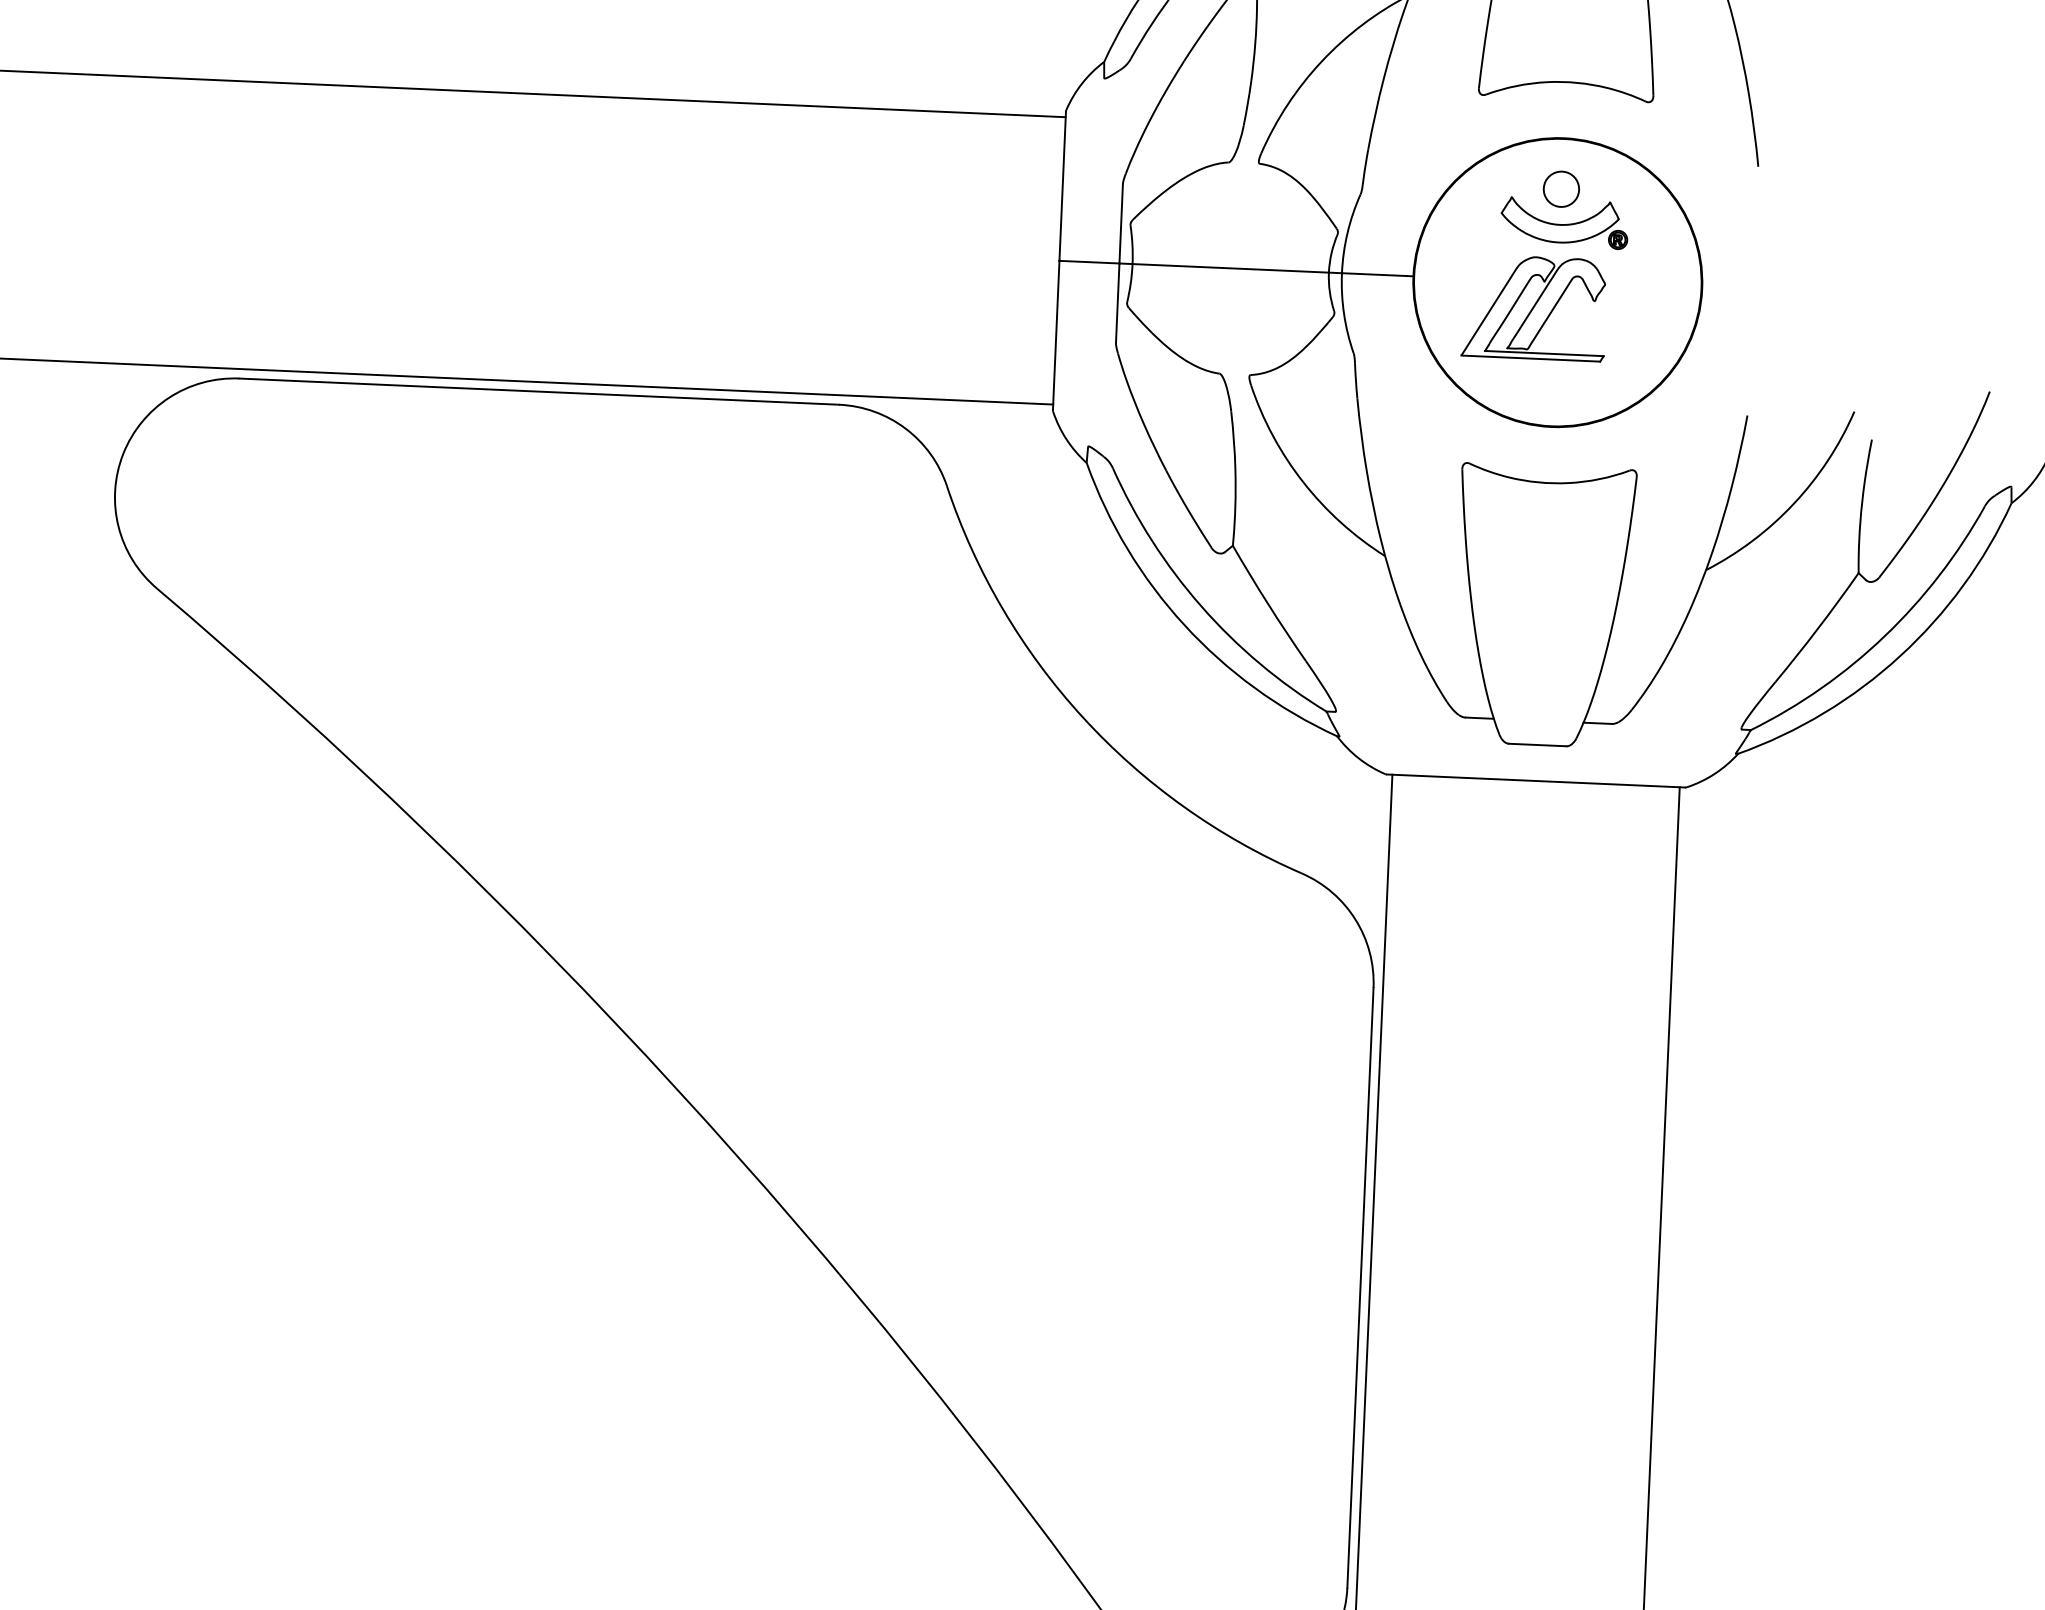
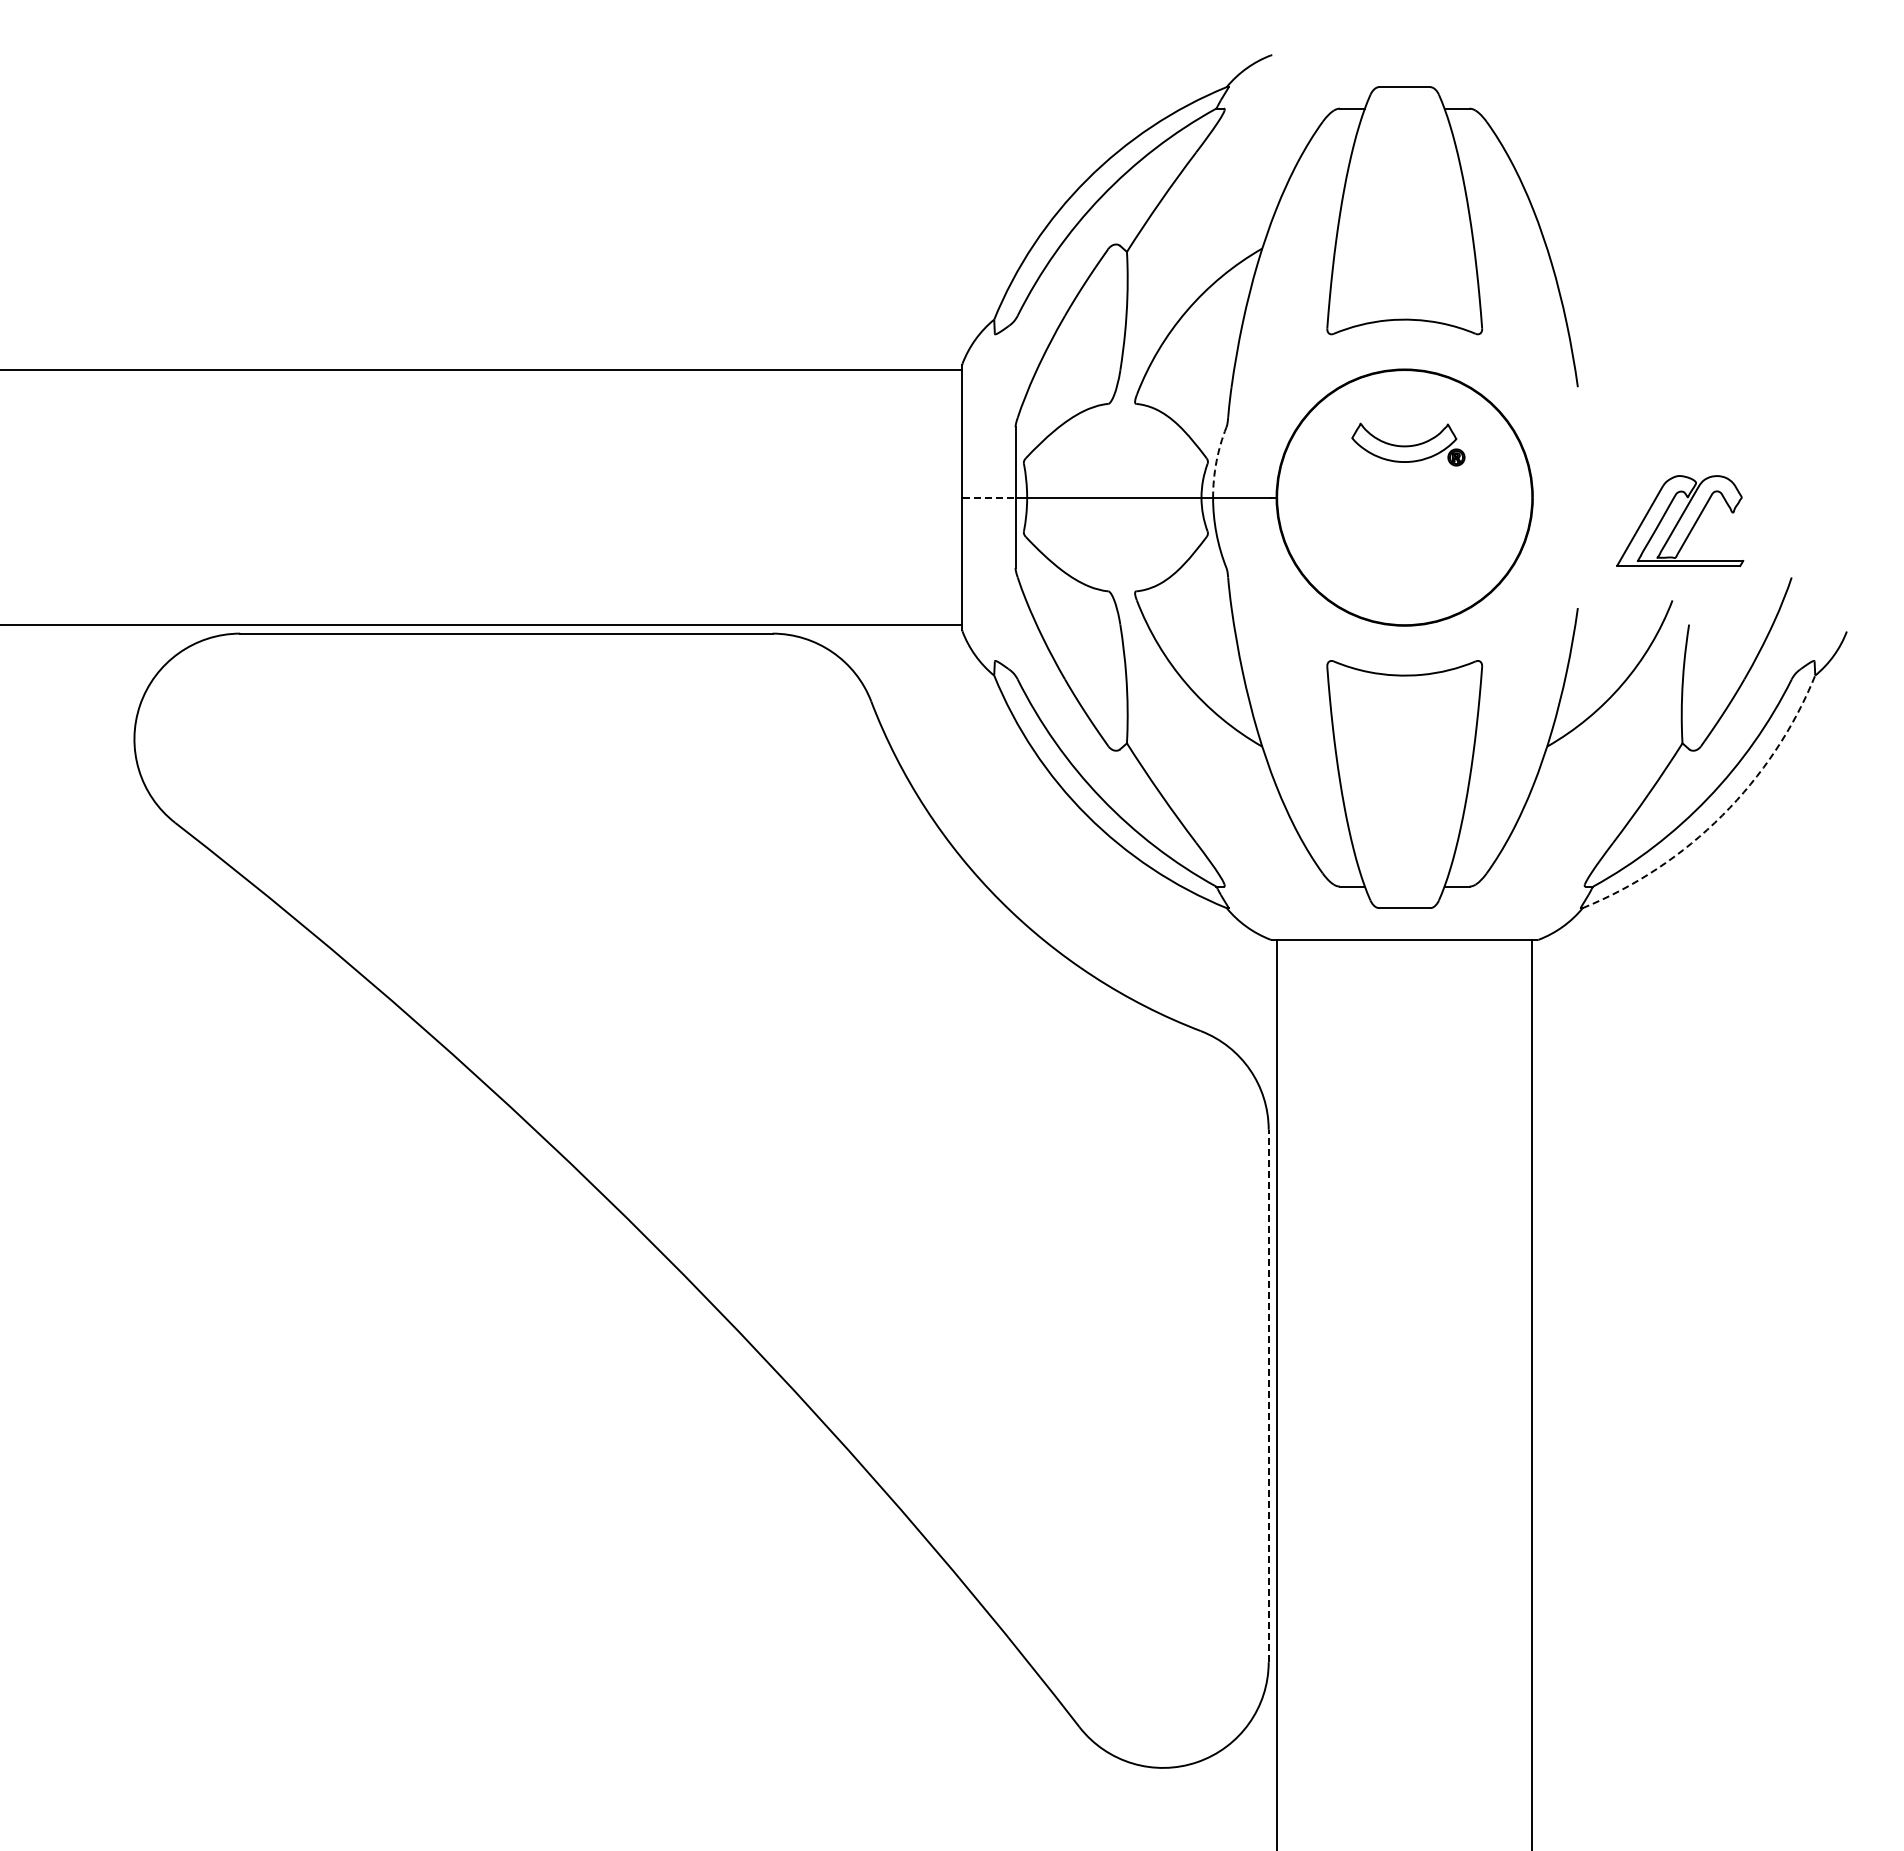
part: (1560, 188) -> (1403, 414), removed
arc: (1347, 232) -> (1216, 461), solid -> dashed
line: (1090, 262) -> (989, 497), solid -> dashed
part: (1535, 307) -> (1680, 520), moved
arc: (1900, 656) -> (1722, 815), solid -> dashed
line: (1360, 1287) -> (1268, 1395), solid -> dashed

